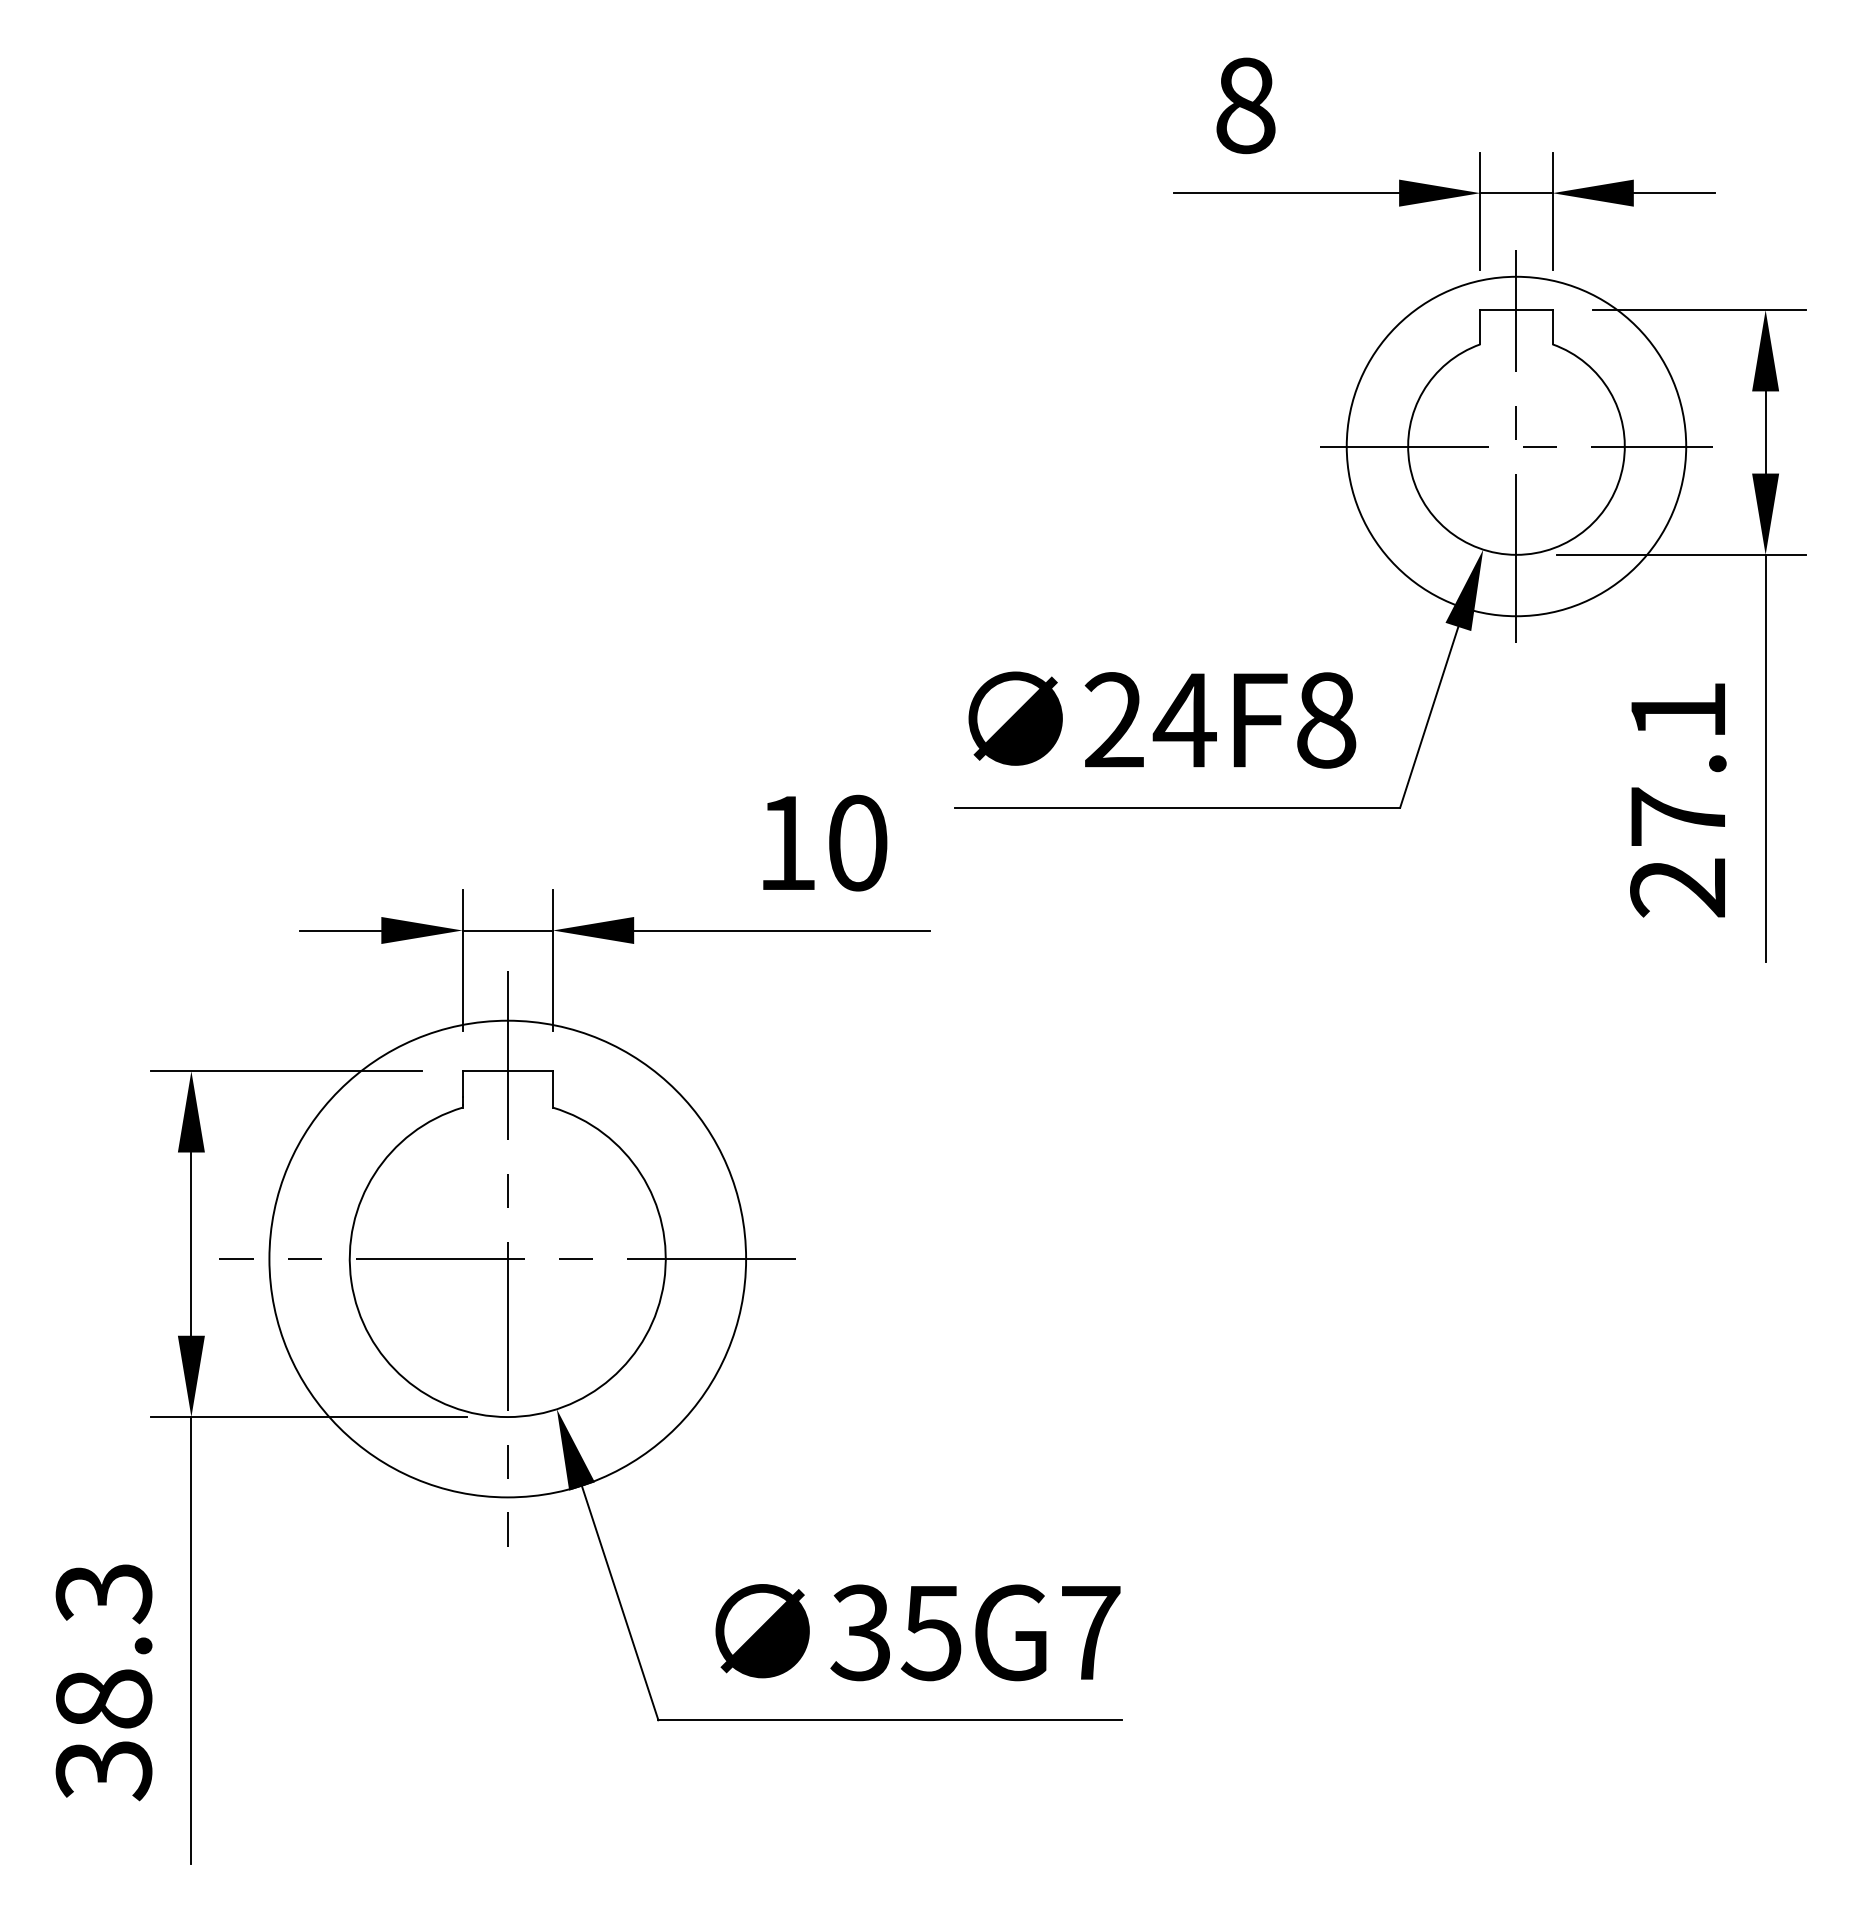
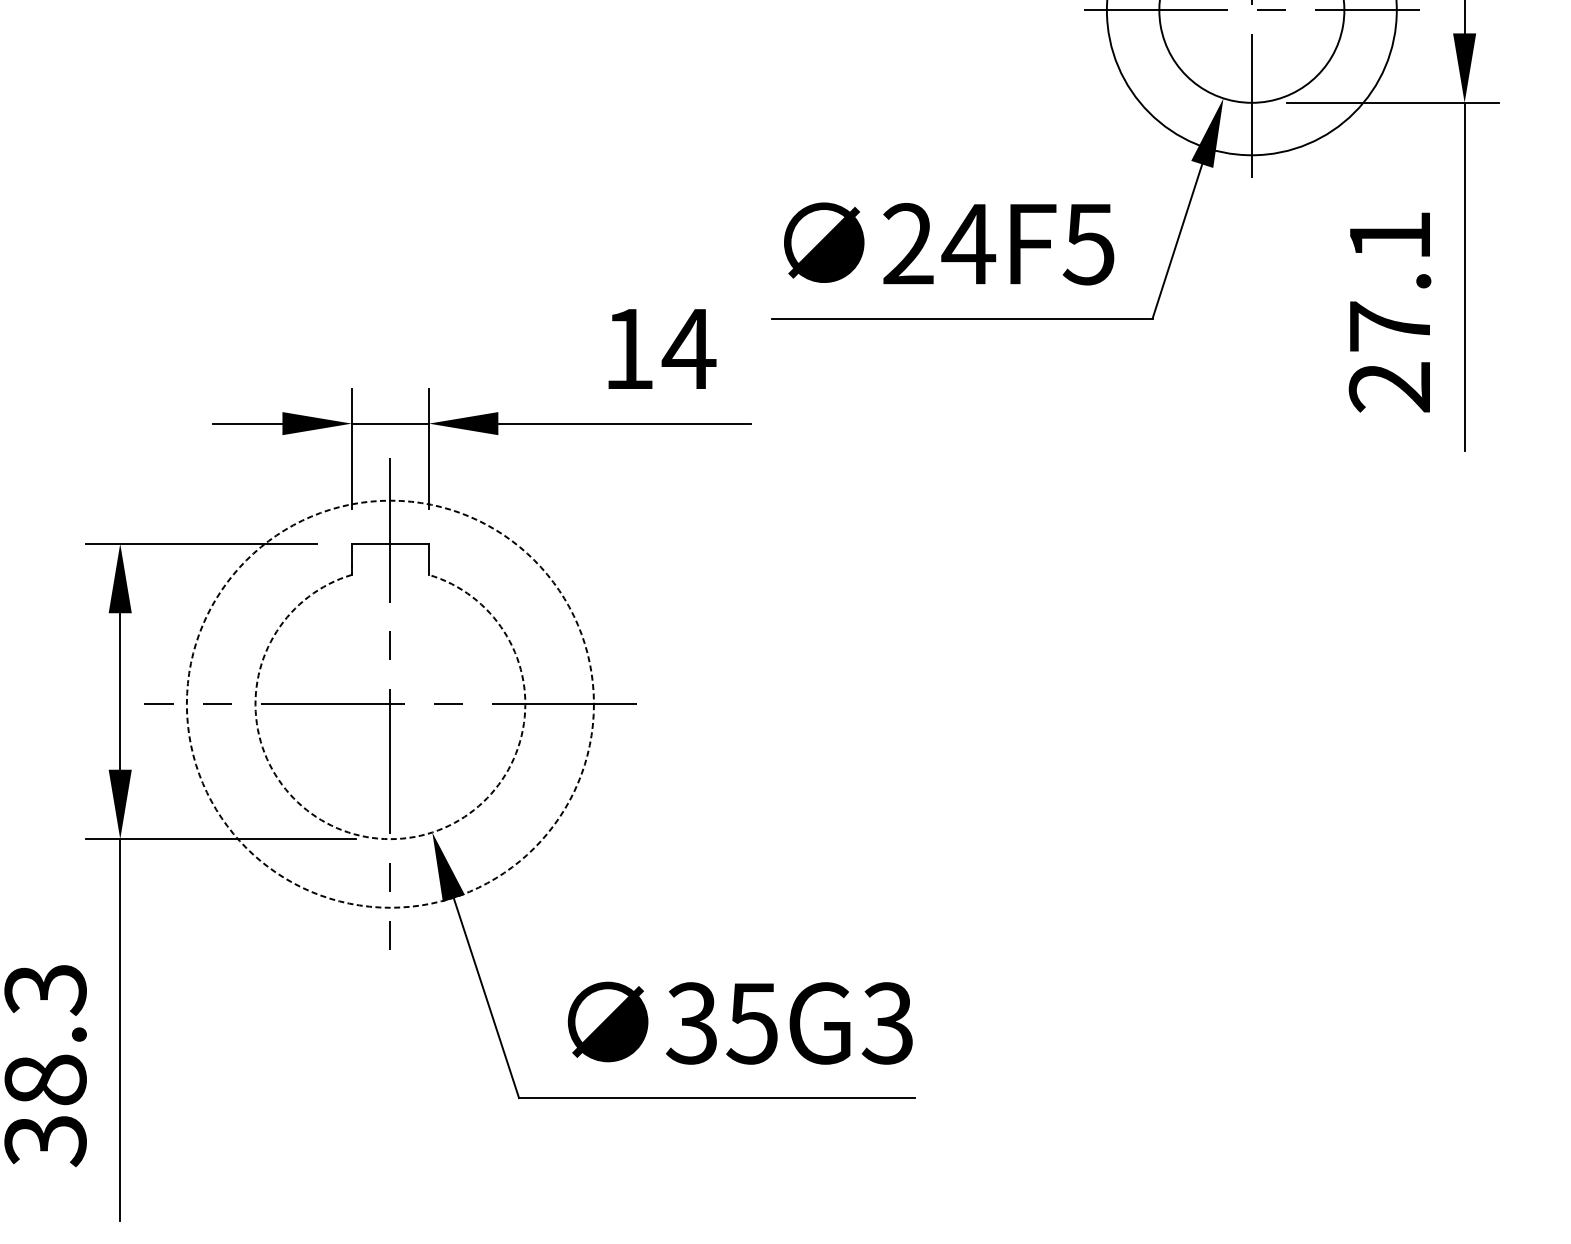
text: (1325, 720) -> (1088, 244), 24F8 -> 24F5
text: (857, 842) -> (689, 348), 10 -> 14
circle: (507, 1258) -> (390, 703), solid -> dashed
arc: (507, 1417) -> (390, 839), solid -> dashed
text: (1089, 1632) -> (887, 1023), 35G7 -> 35G3

